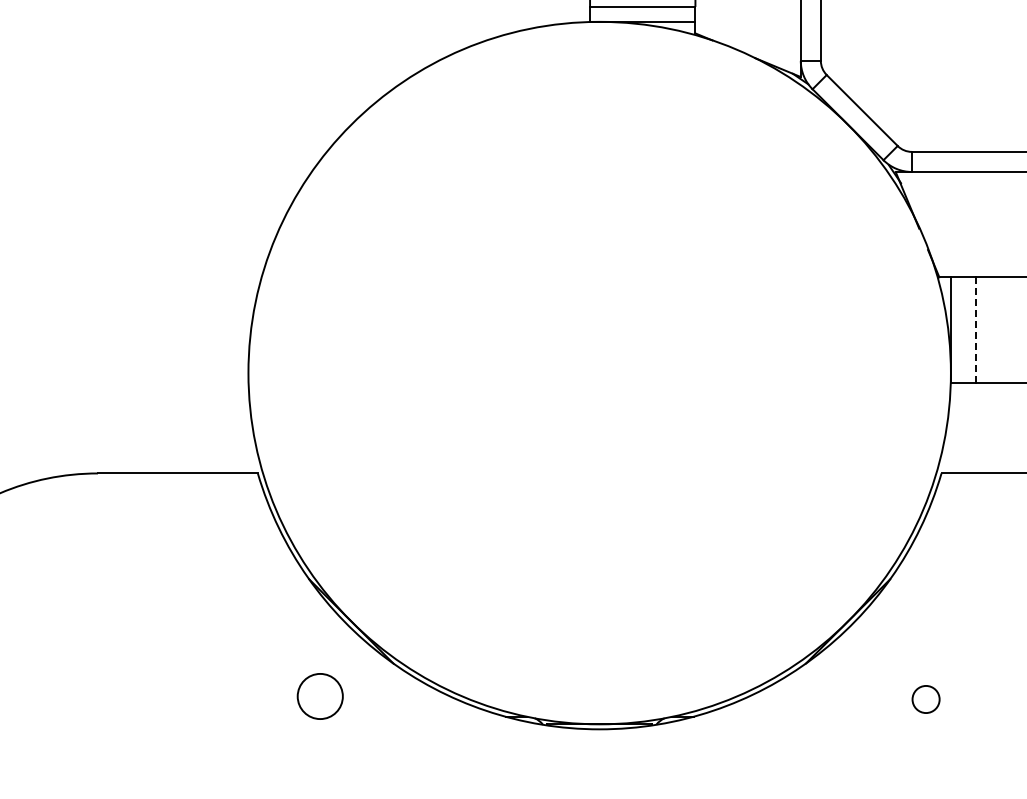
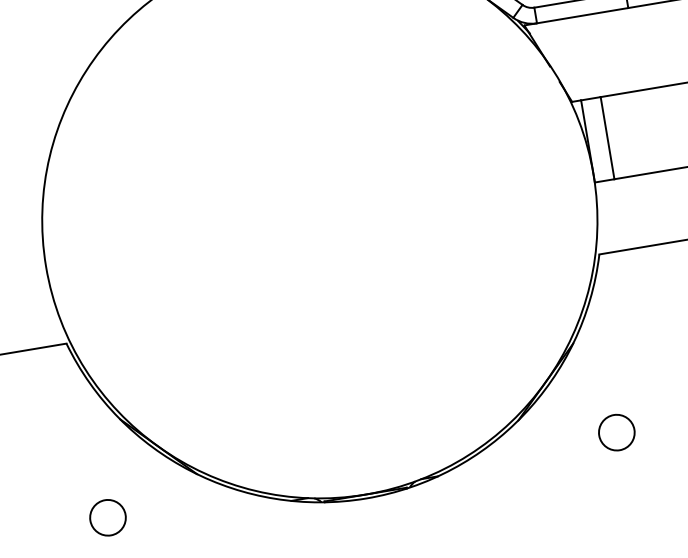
line: (976, 330) -> (608, 138), dashed -> solid
circle: (319, 696) -> (107, 517), moved
circle: (925, 699) -> (616, 432), size x1.67

